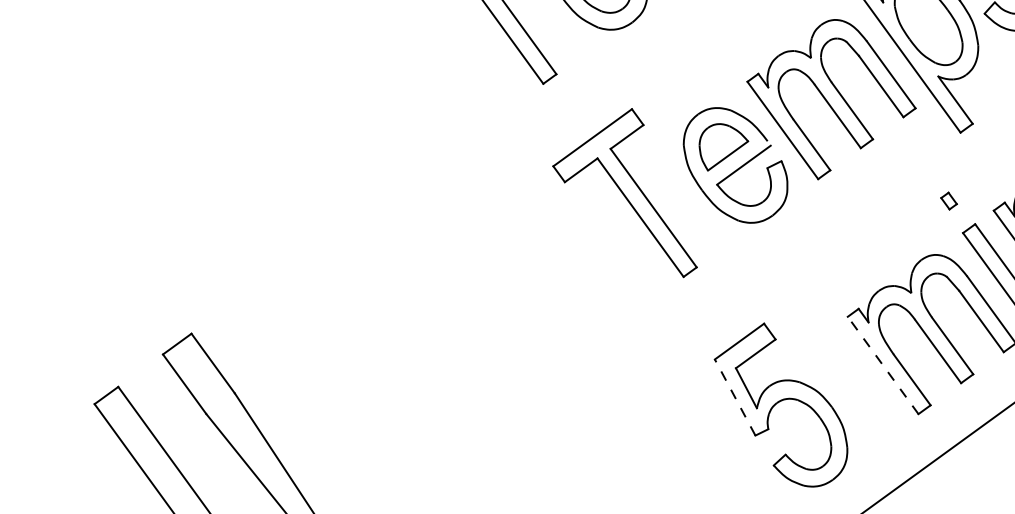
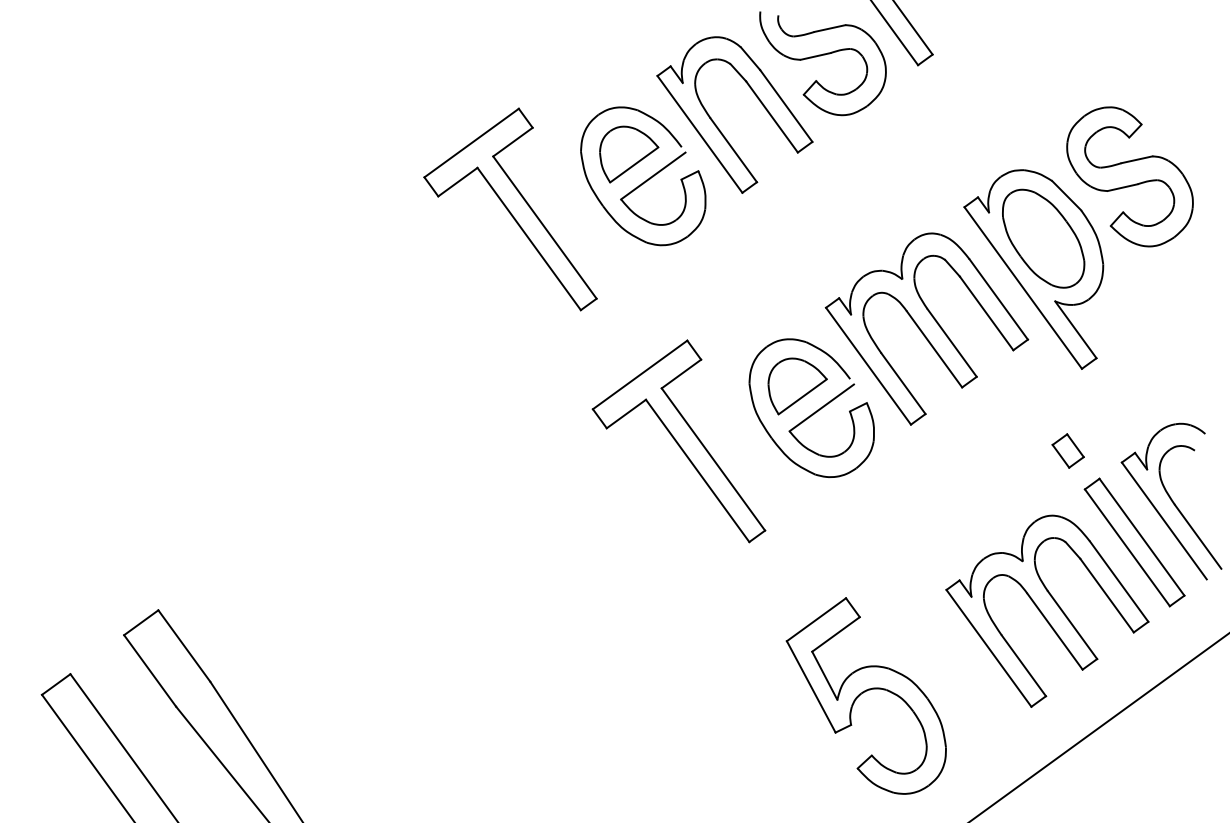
part: (948, 200) -> (1067, 450), size x1.67
line: (882, 364) -> (988, 647), dashed -> solid
line: (735, 397) -> (811, 686), dashed -> solid

